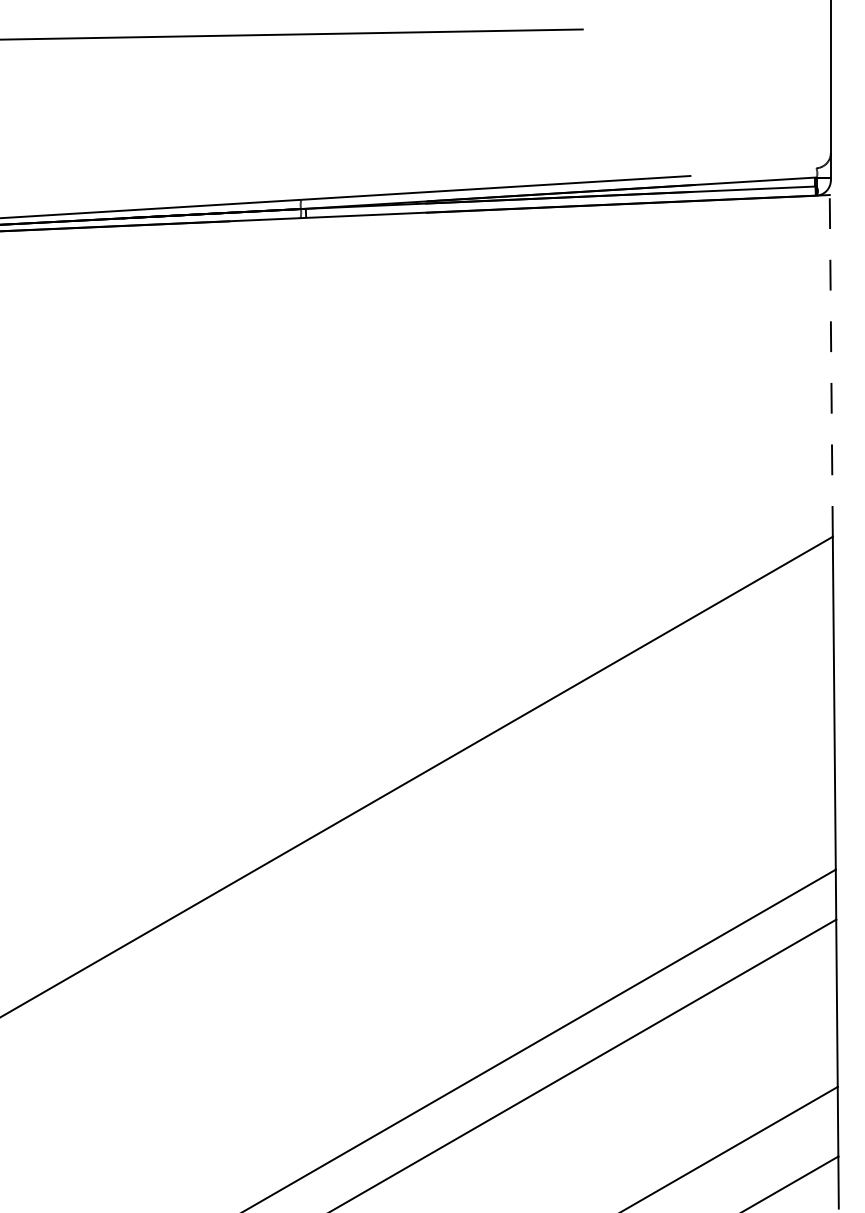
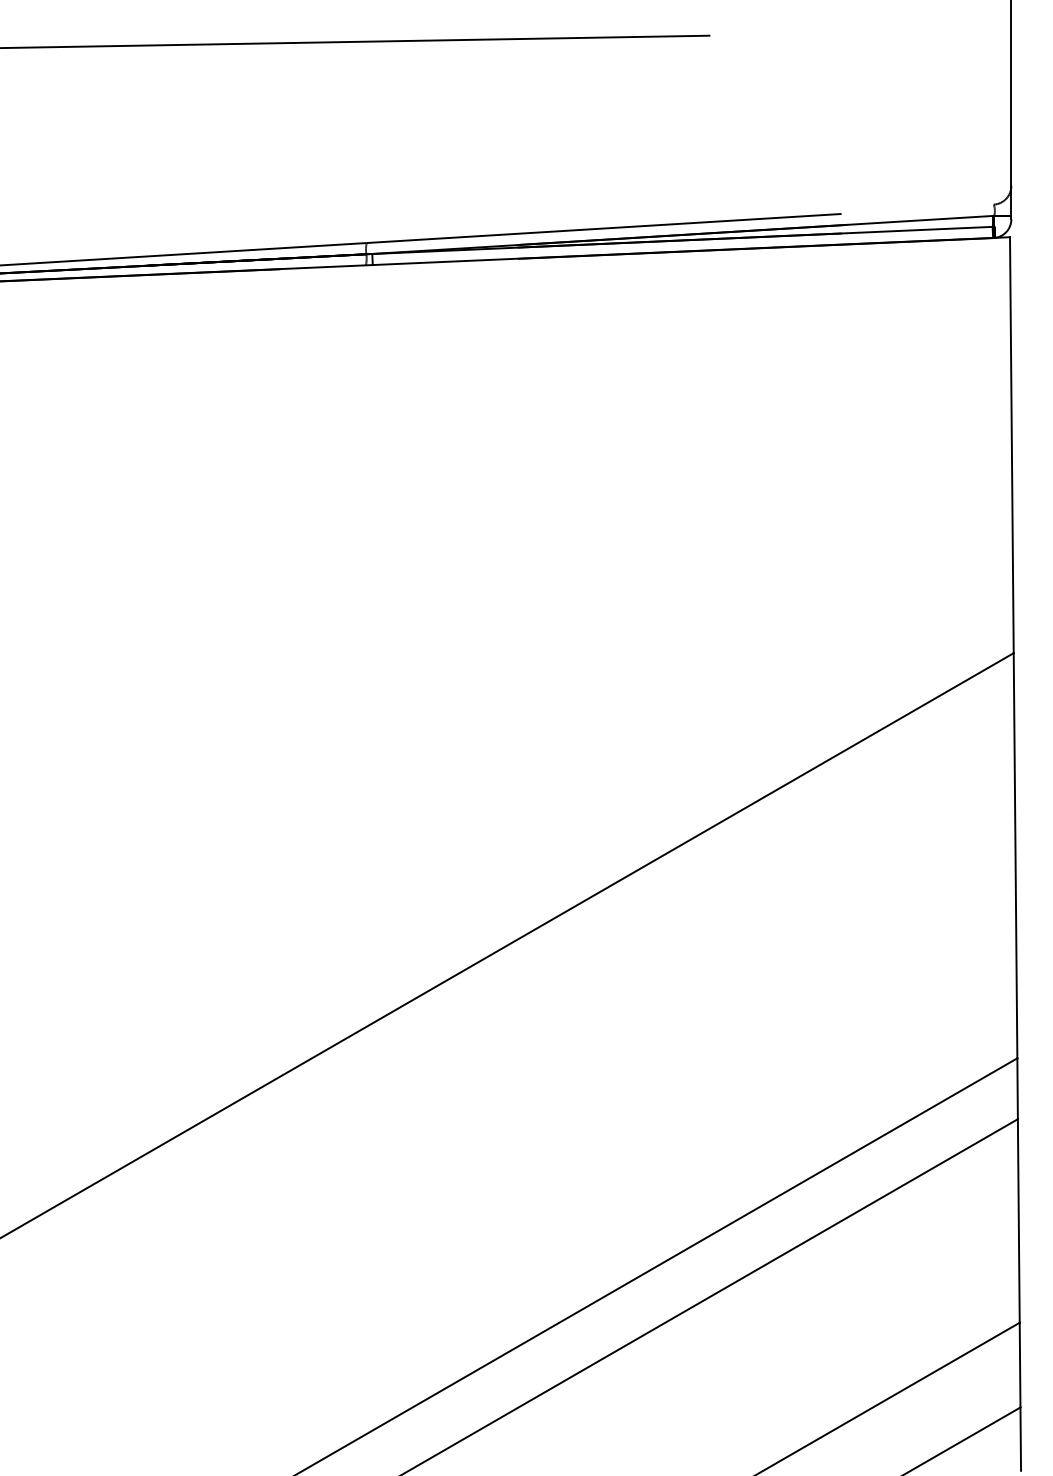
line: (831, 365) -> (1012, 444), dashed -> solid

